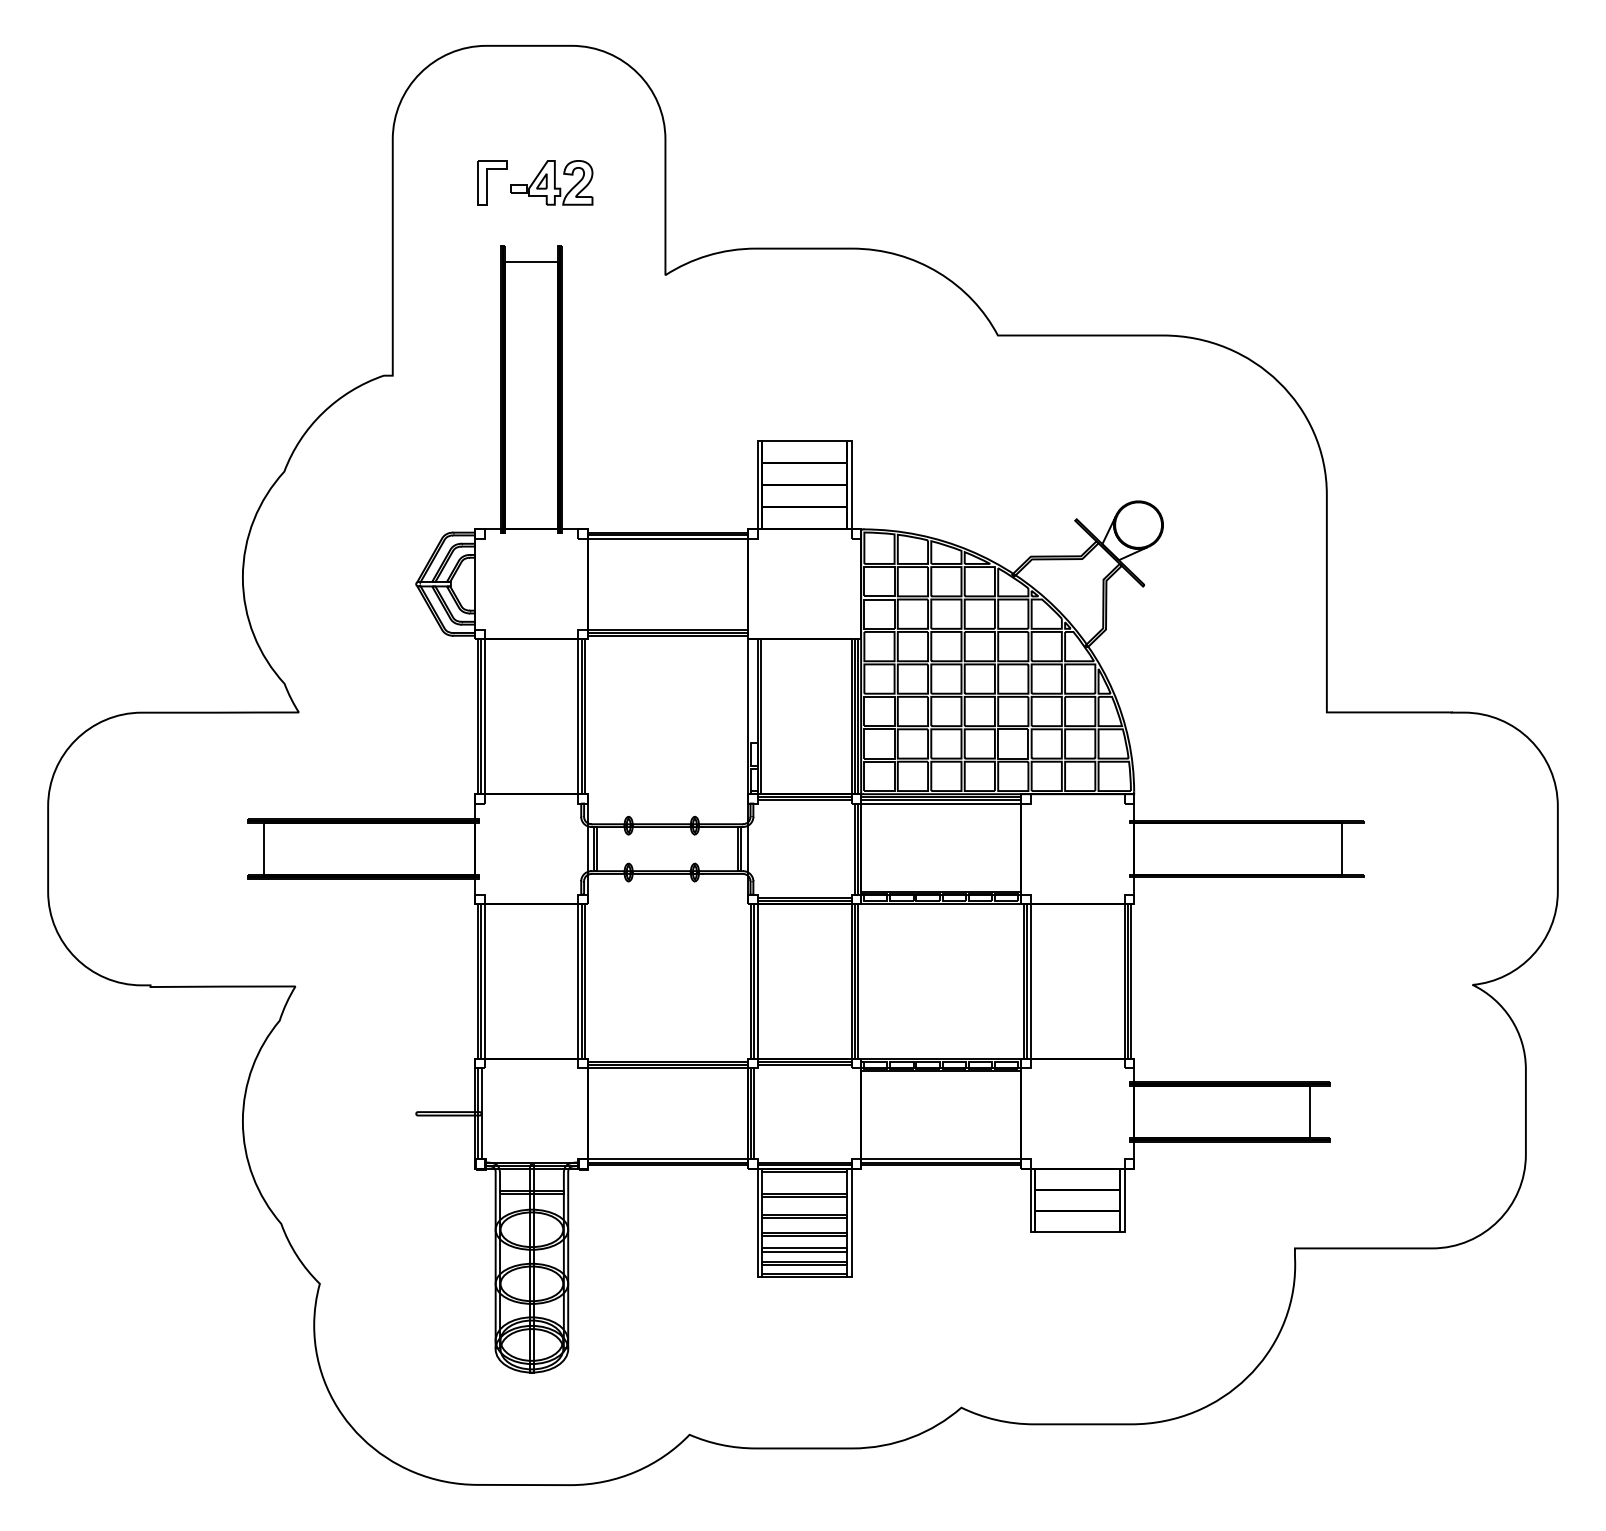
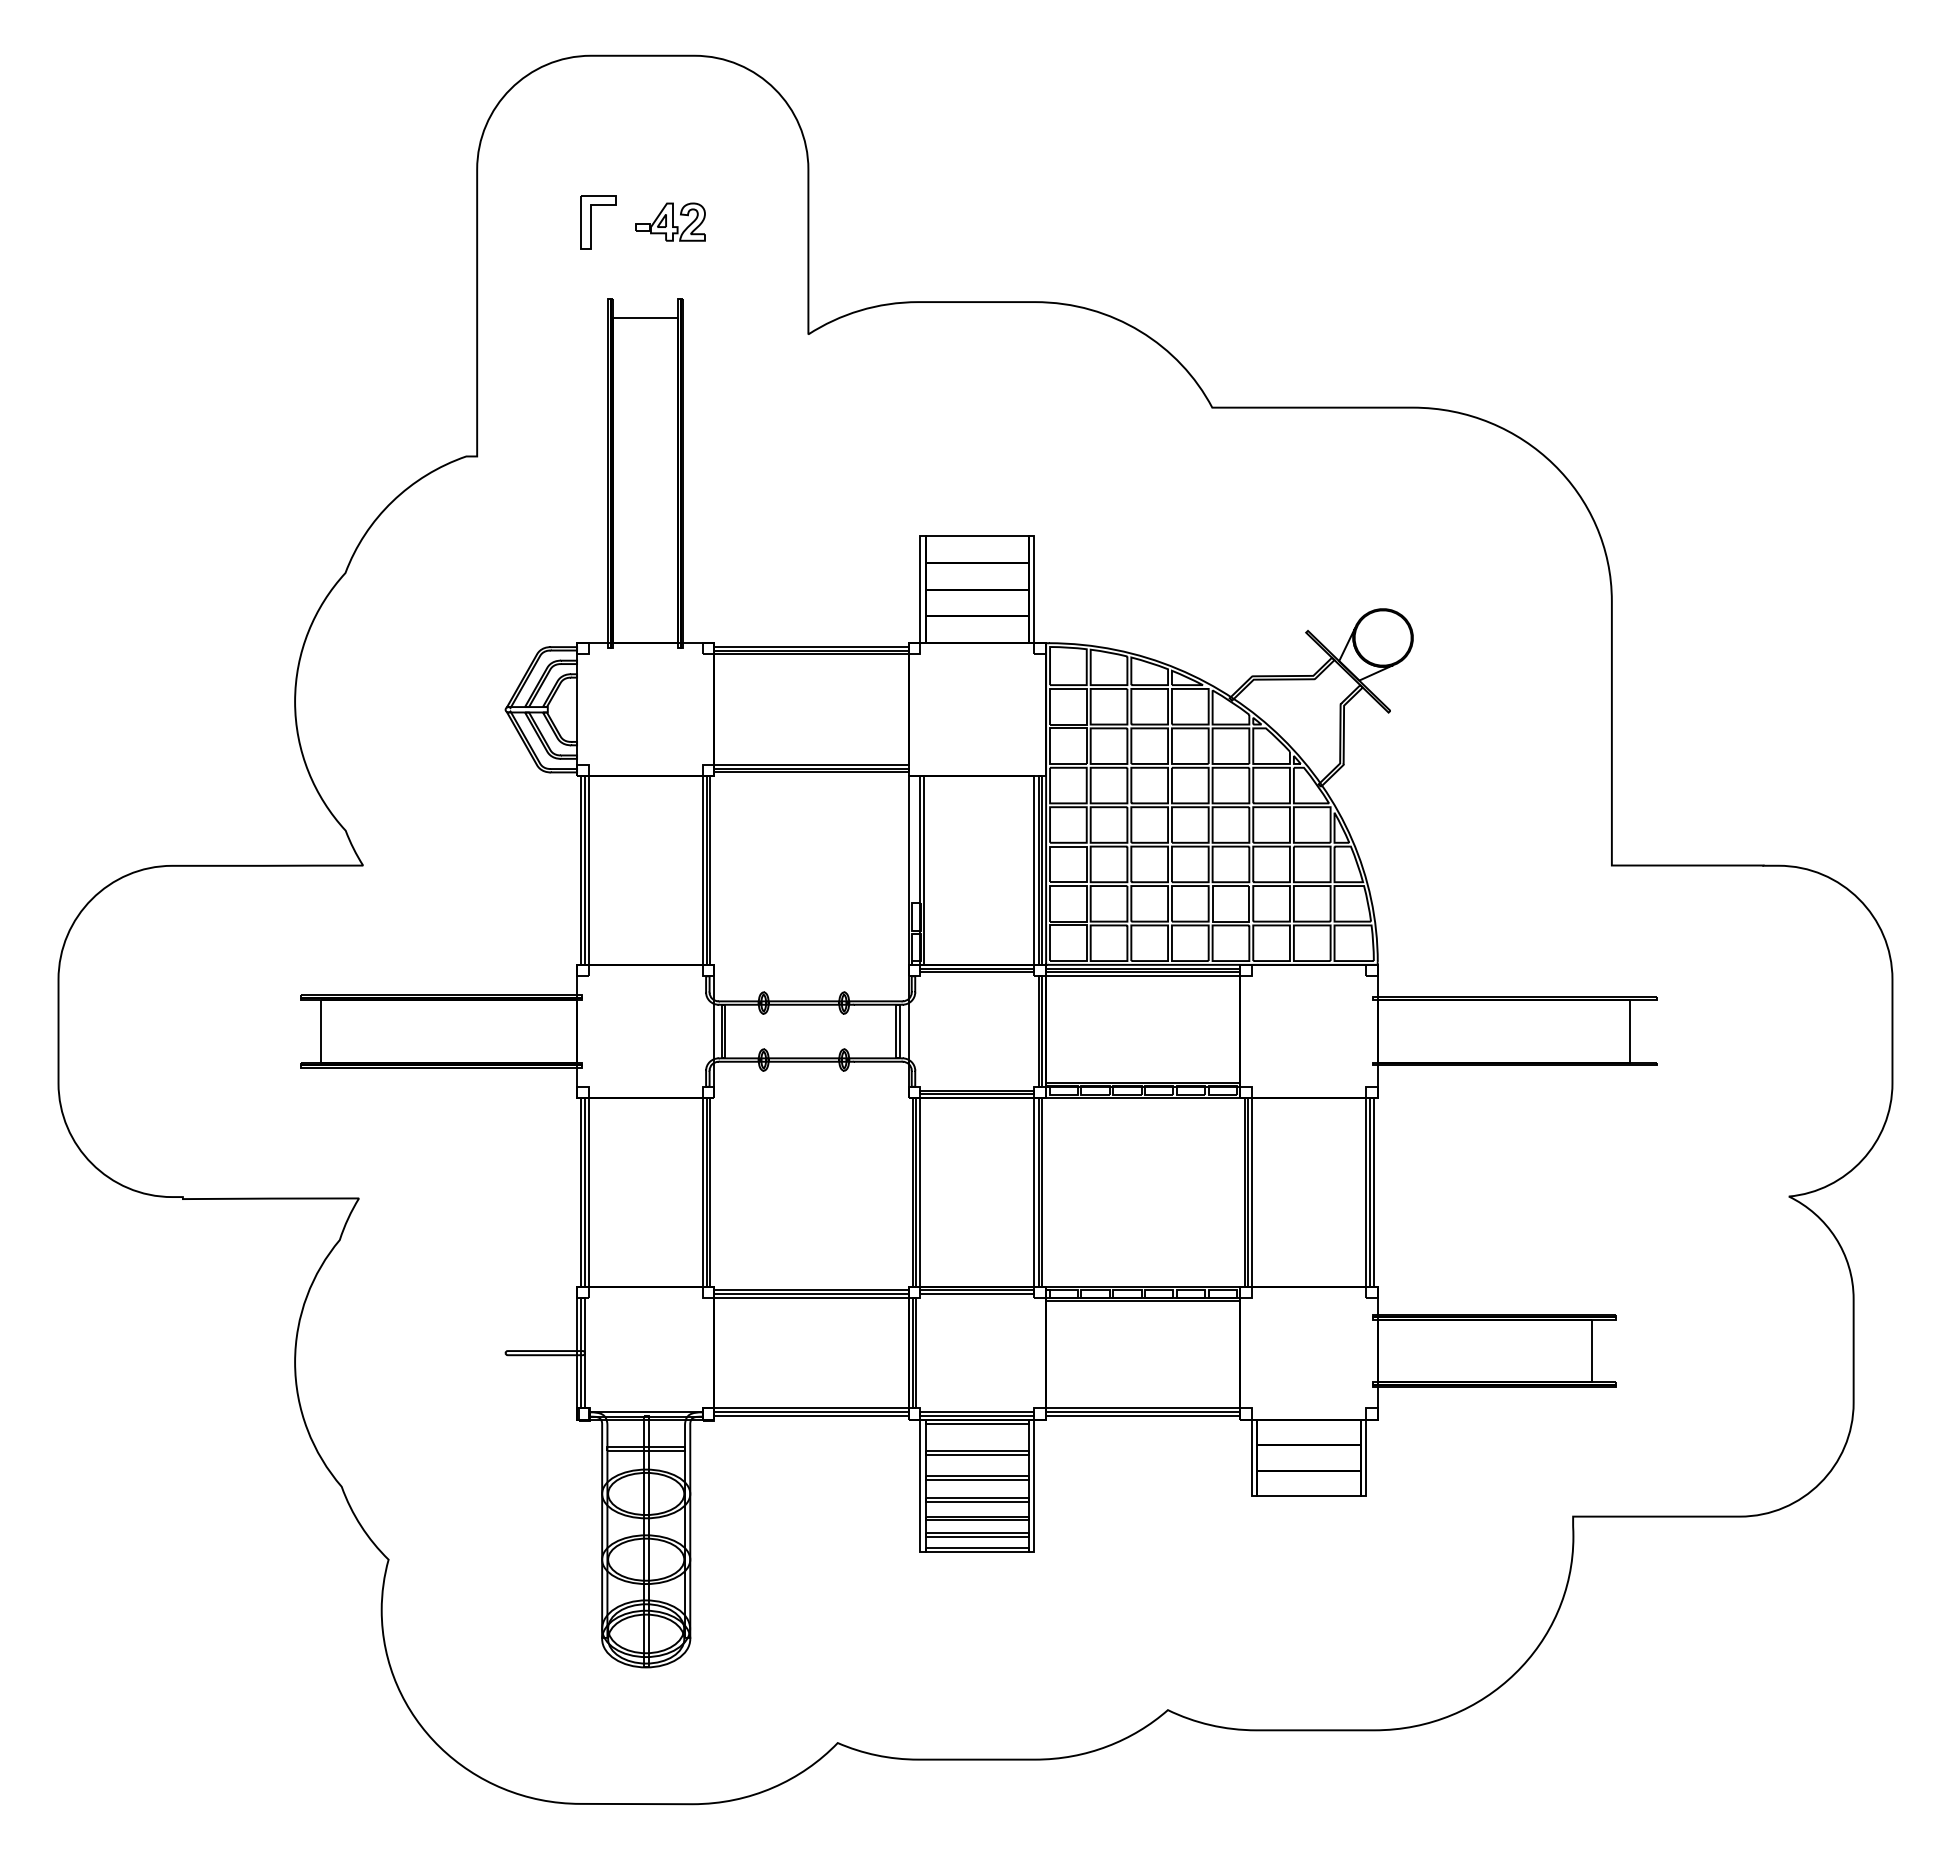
part: (551, 182) -> (670, 221), size x0.7

